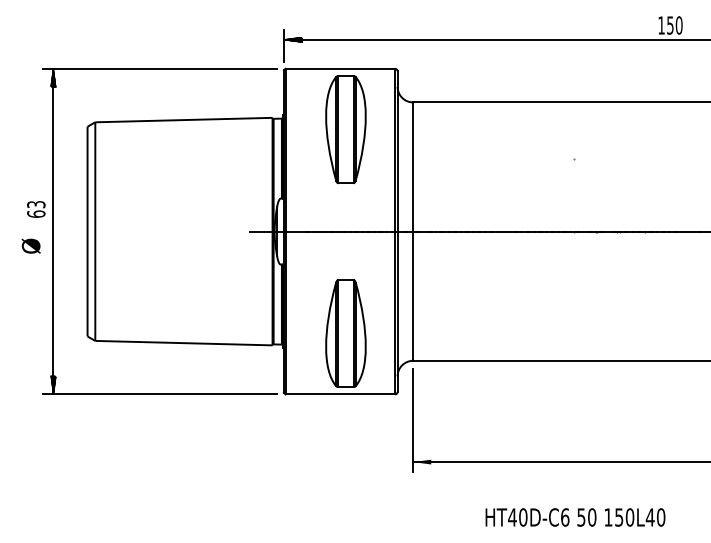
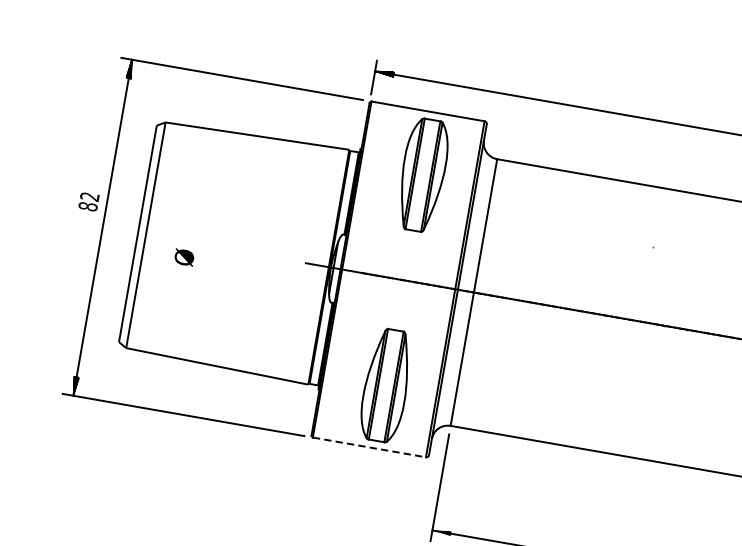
text: (36, 209) -> (89, 201), 63 -> 82
text: (30, 245) -> (183, 256), moved
line: (340, 394) -> (369, 447), solid -> dashed

